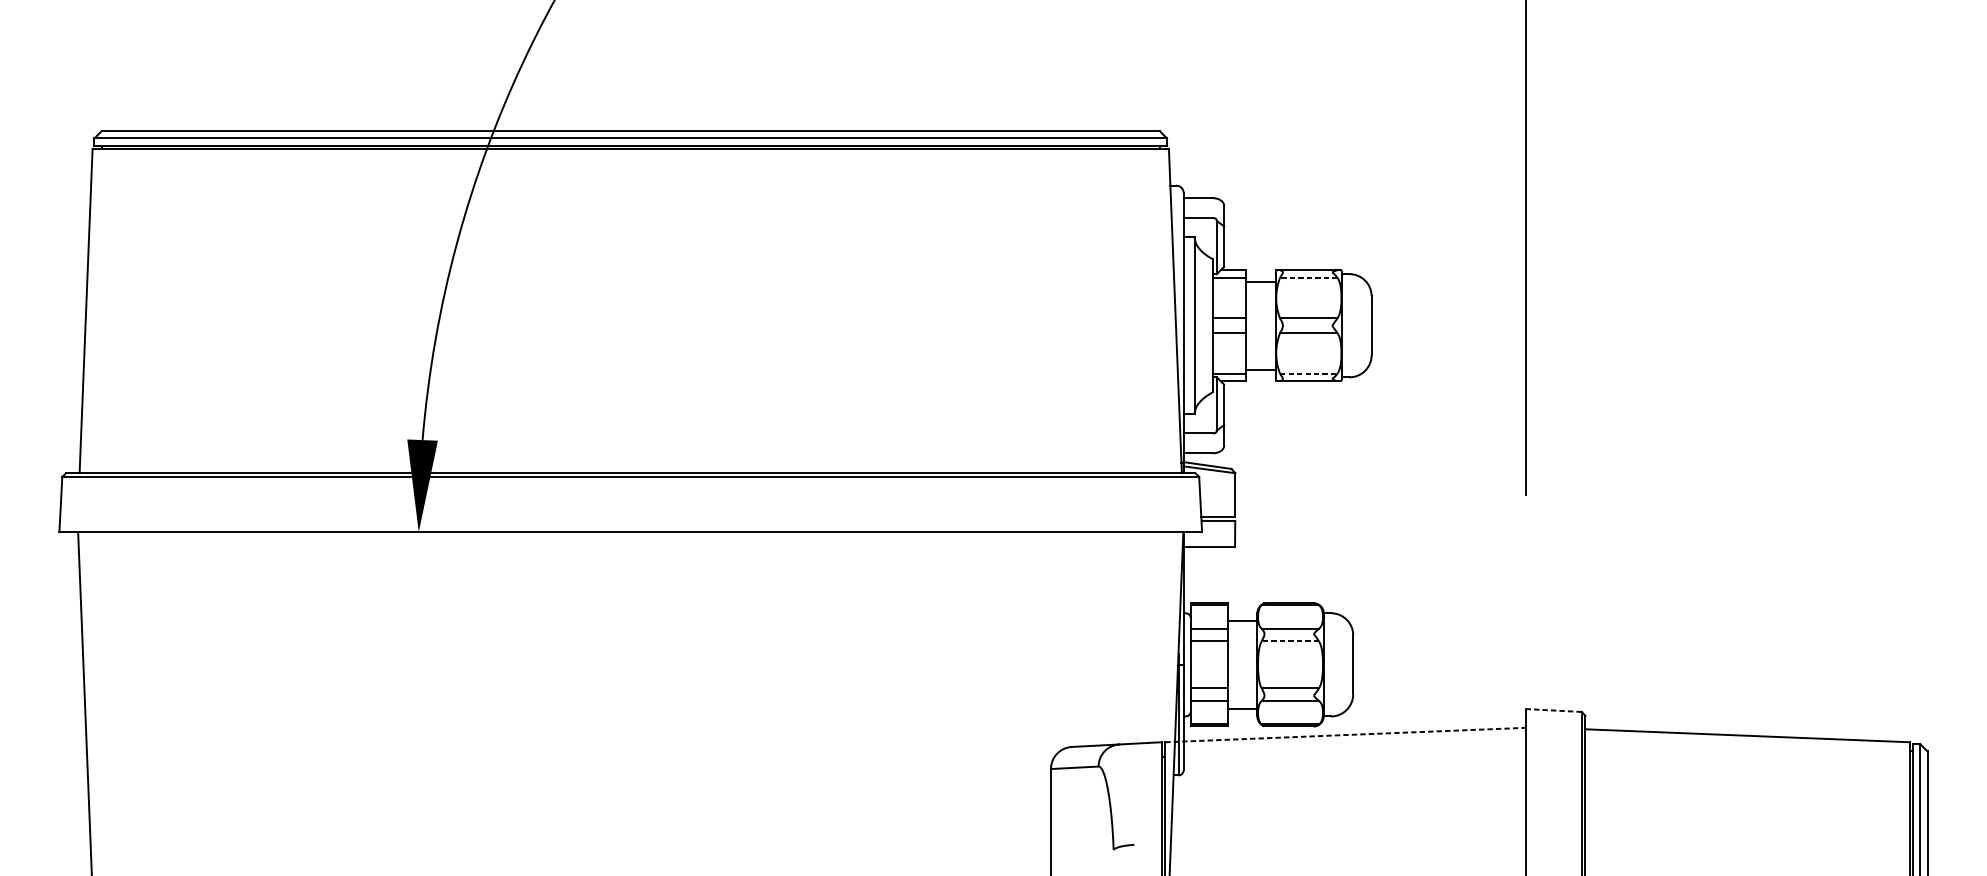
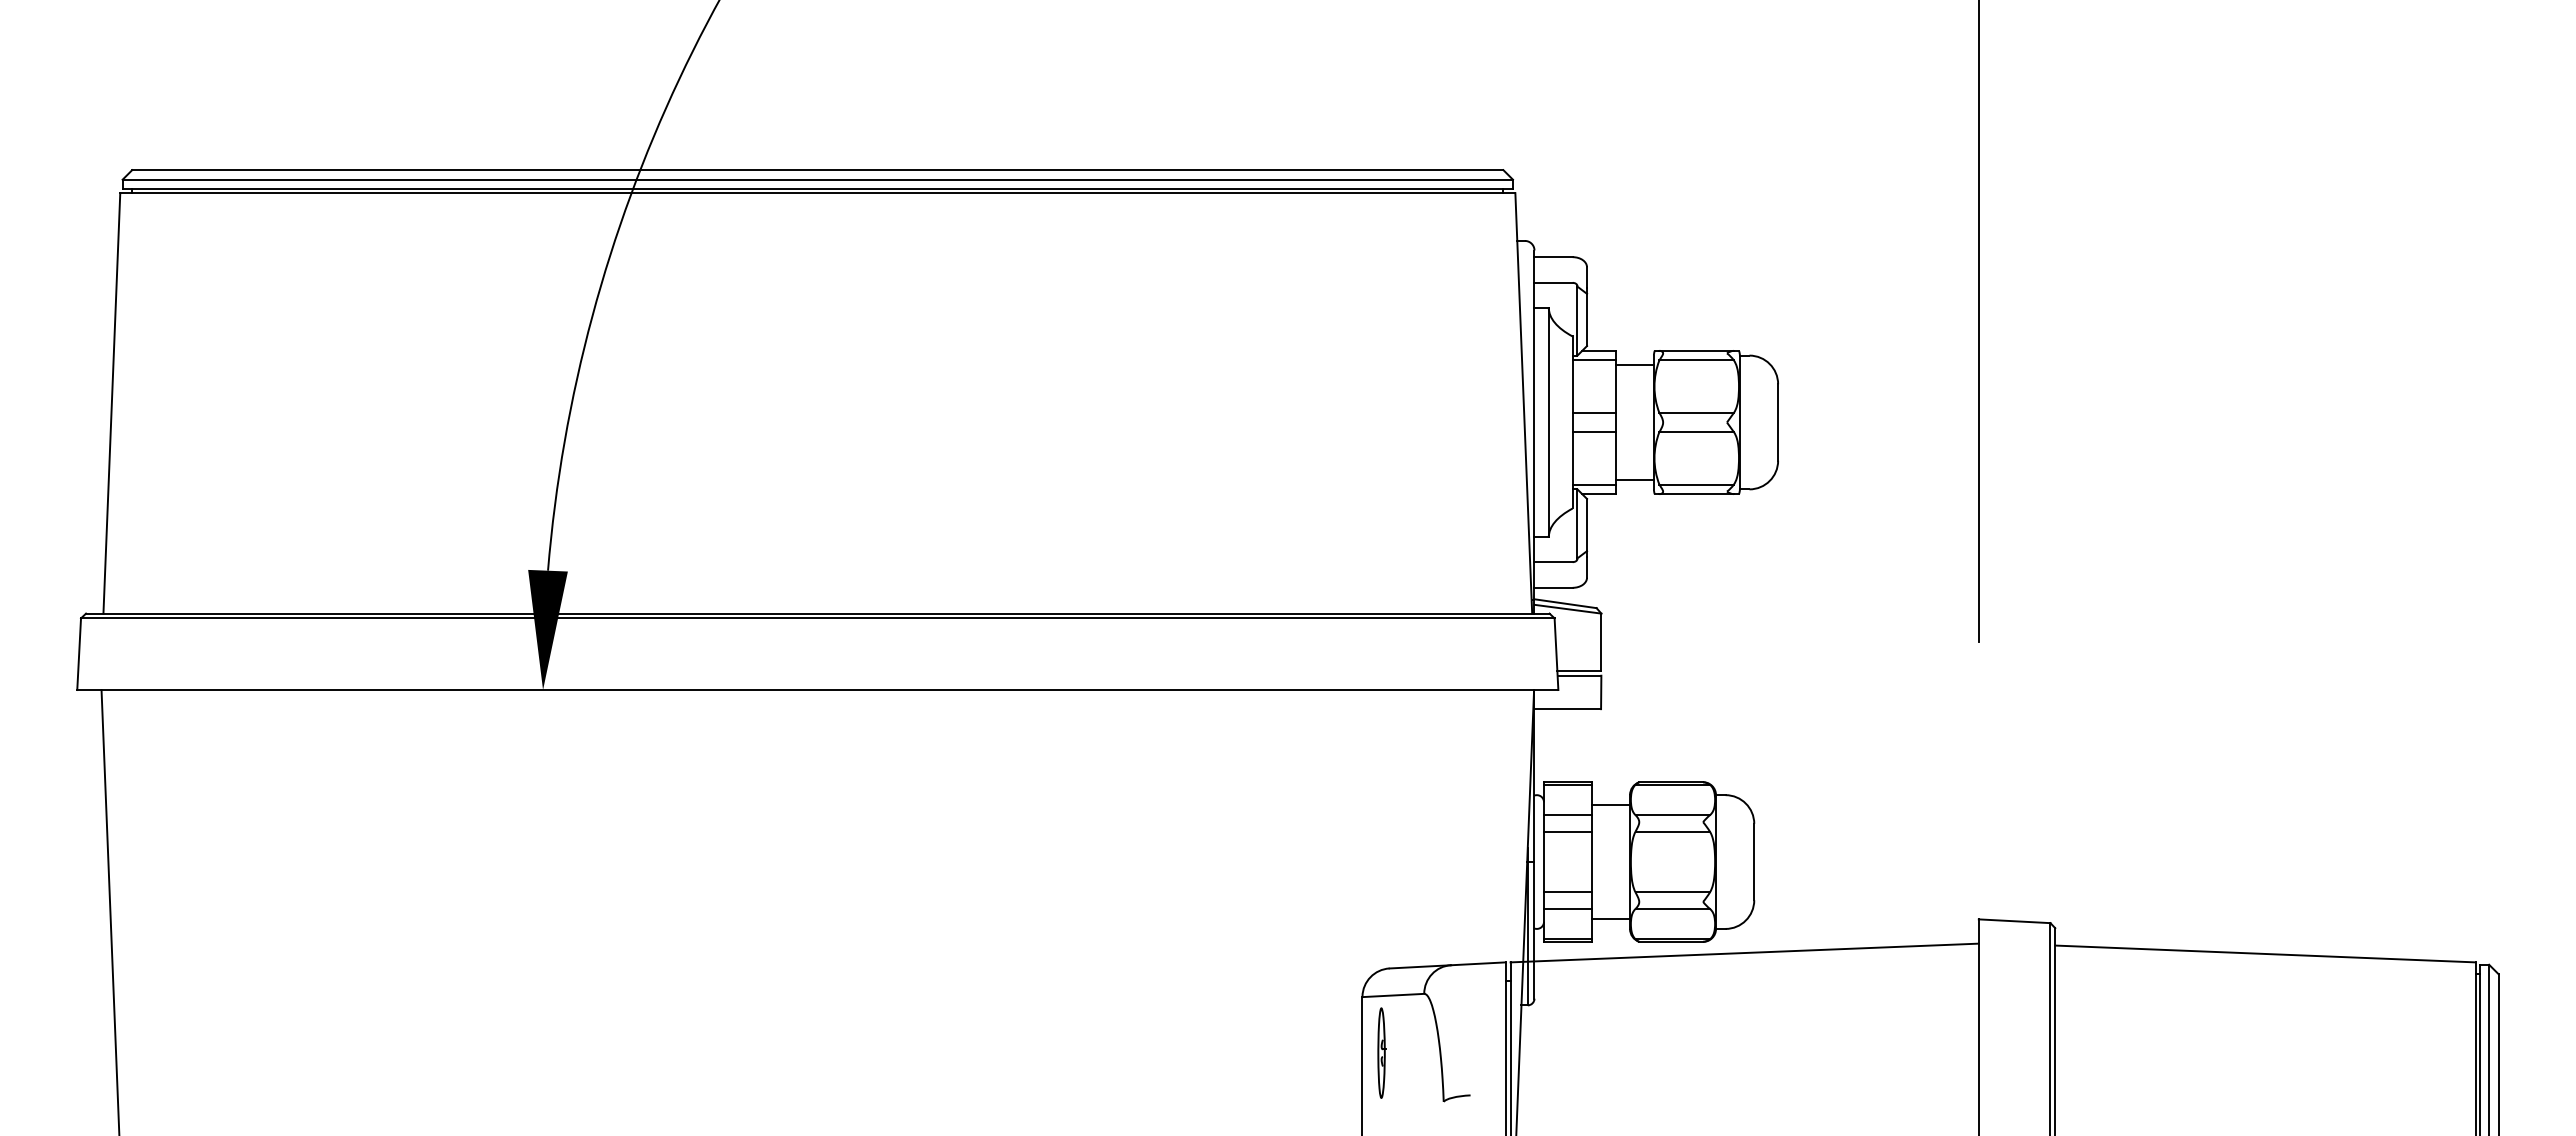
line: (1308, 277) -> (1696, 360), dashed -> solid
line: (1309, 373) -> (1697, 484), dashed -> solid
line: (1290, 641) -> (1672, 831), dashed -> solid
line: (1553, 710) -> (2014, 921), dashed -> solid
line: (1346, 735) -> (1745, 953), dashed -> solid
part: (1065, 811) -> (1381, 1052), added

